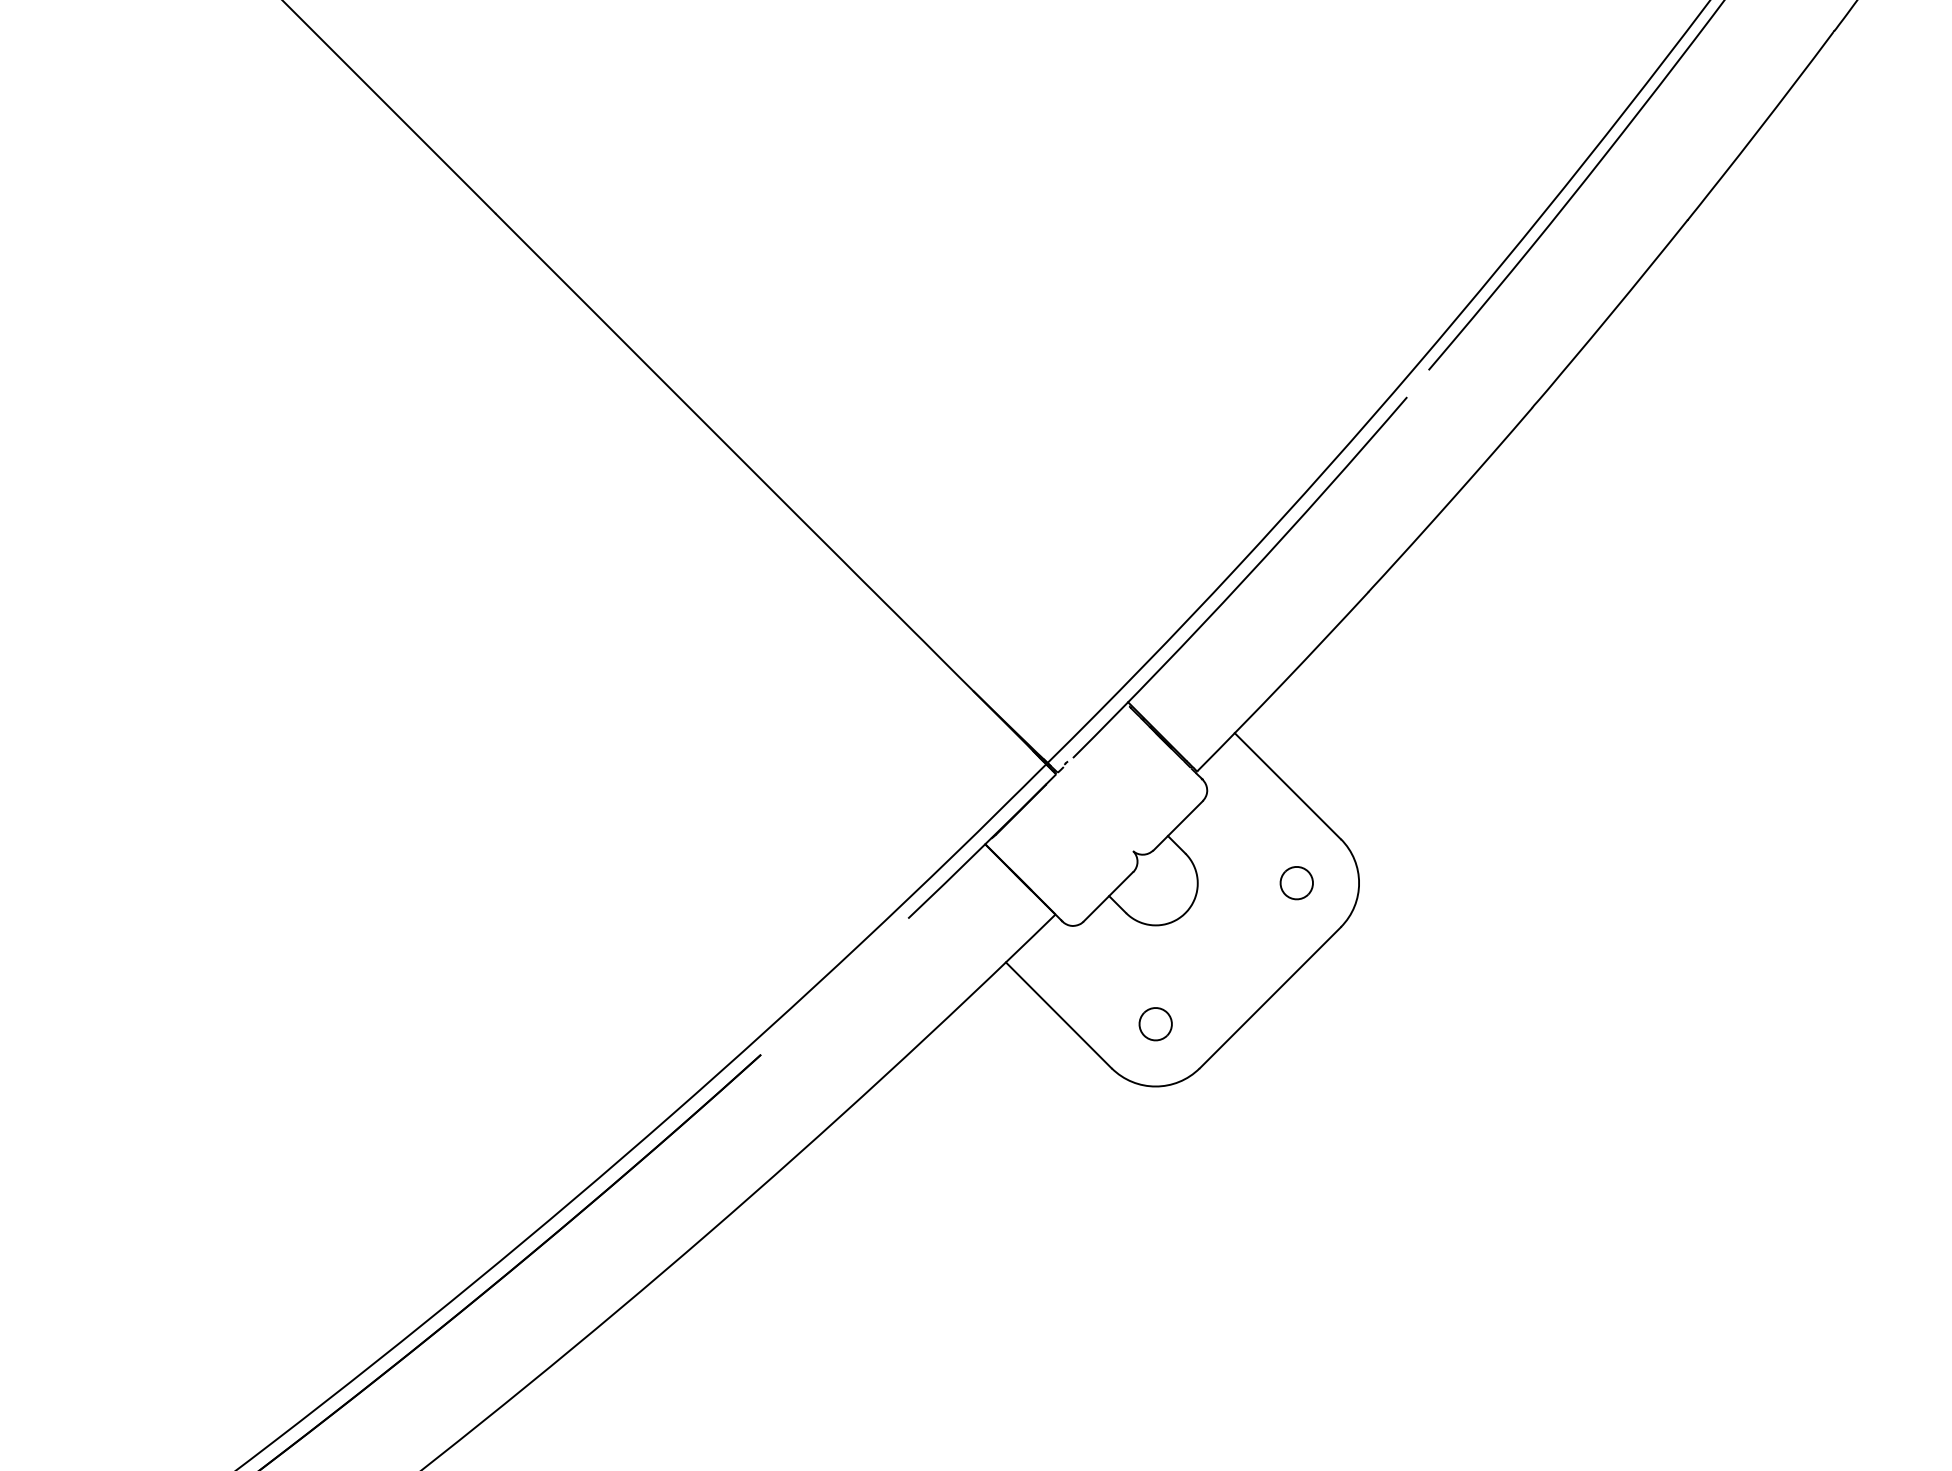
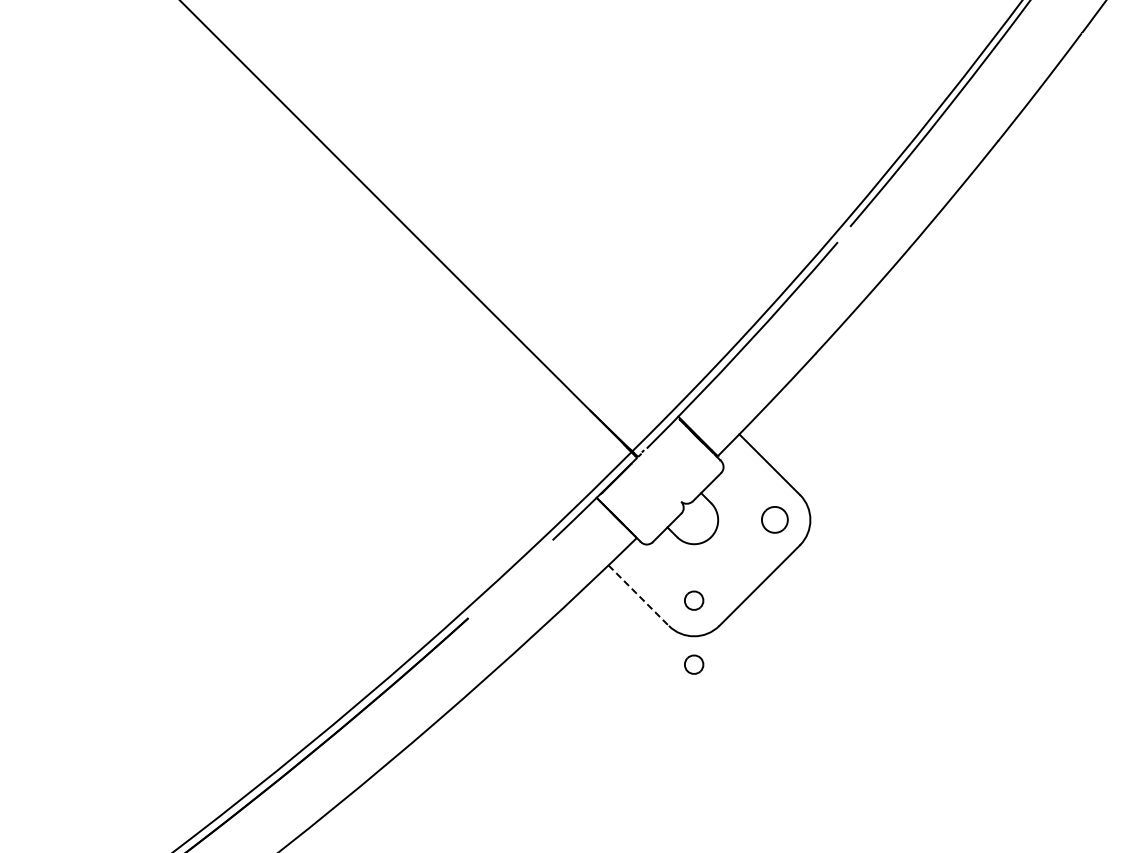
part: (1296, 883) -> (774, 520), size x1.4
line: (1058, 1015) -> (638, 595), solid -> dashed
part: (1156, 1135) -> (694, 664), added

